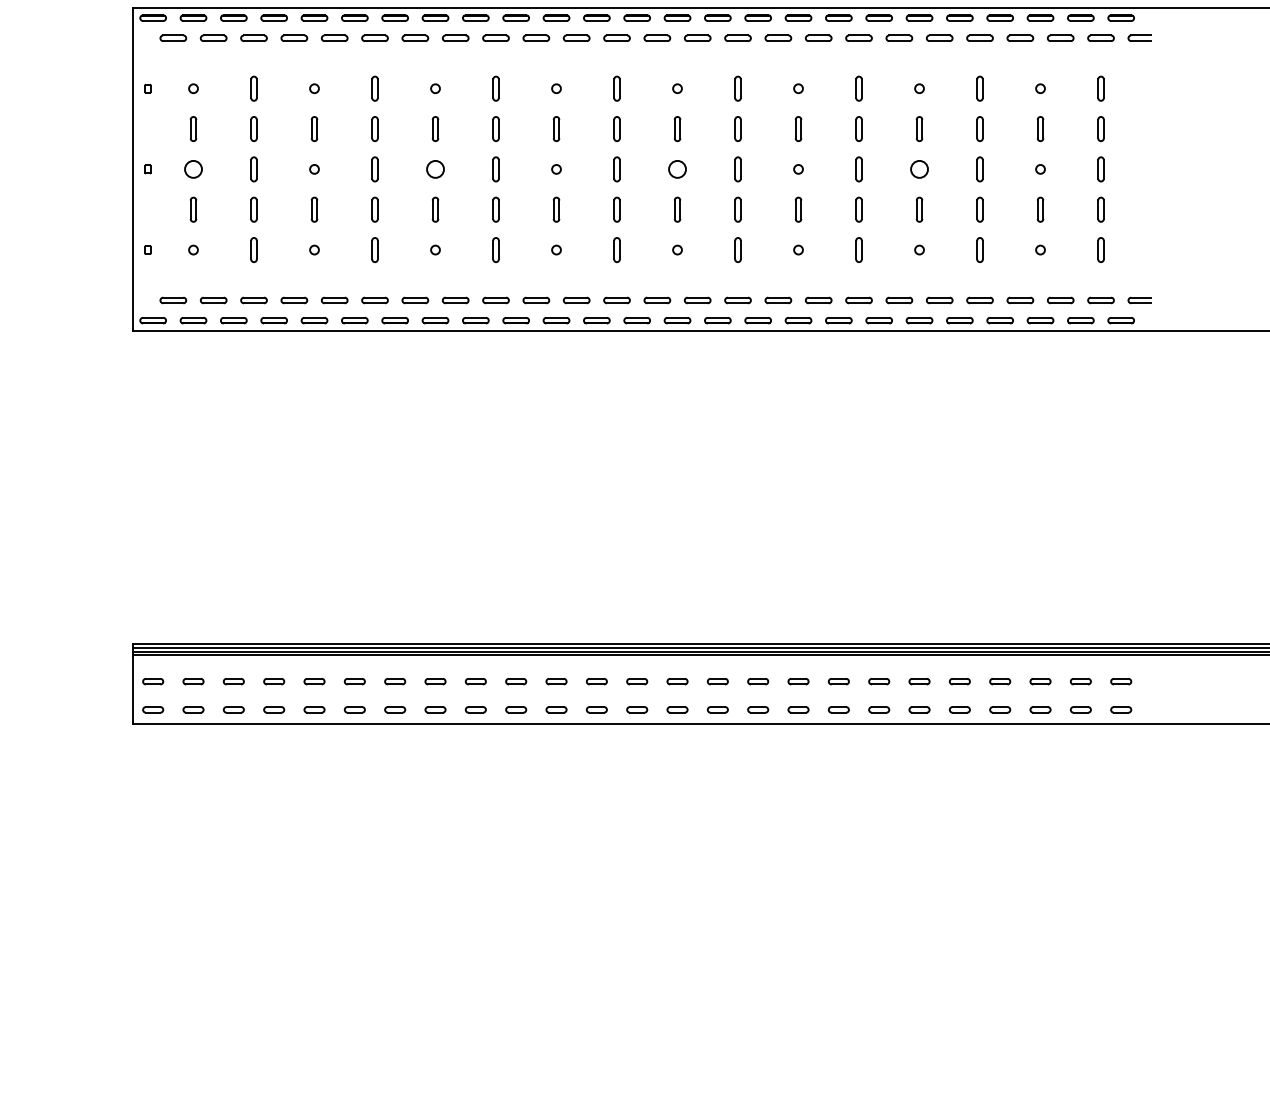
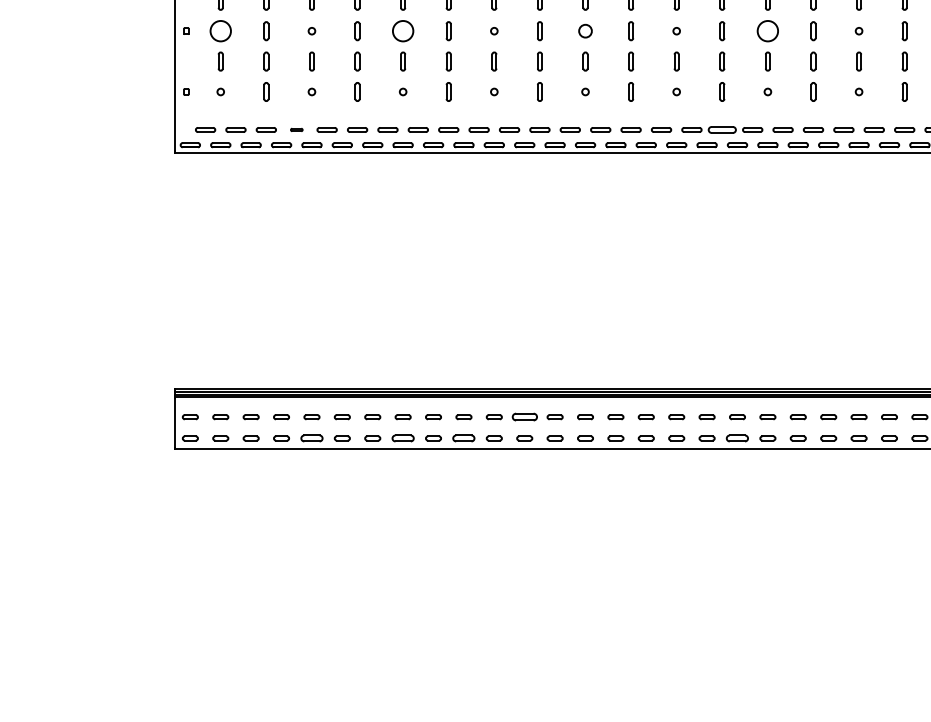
circle: (193, 168) -> (220, 30), size x1.6
circle: (435, 168) -> (403, 30), size x1.6
circle: (919, 168) -> (767, 30), size x1.6
part: (294, 300) -> (296, 129), size x0.6
part: (858, 300) -> (721, 129), size x1.4
part: (596, 681) -> (524, 417), size x1.6
part: (314, 709) -> (311, 438), size x1.4
part: (435, 709) -> (403, 438), size x1.4
part: (516, 709) -> (464, 438), size x1.4
part: (879, 709) -> (737, 438), size x1.4

